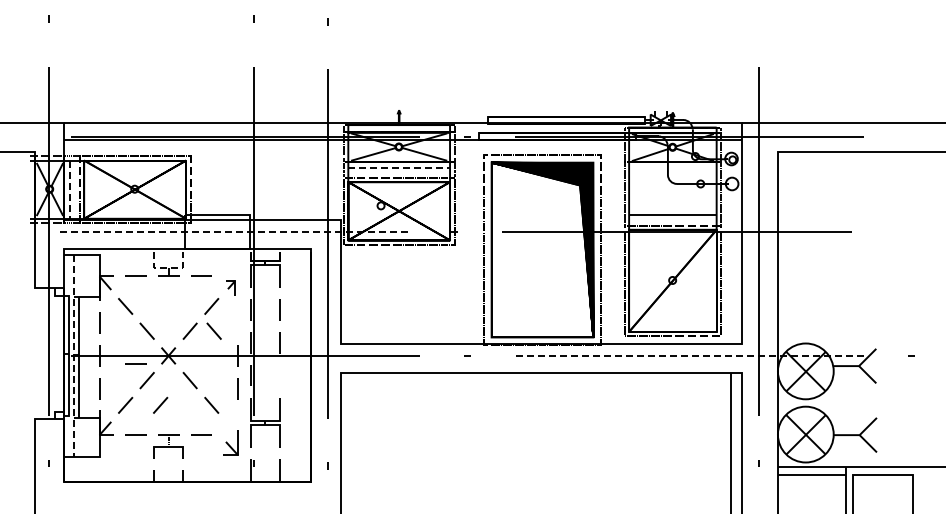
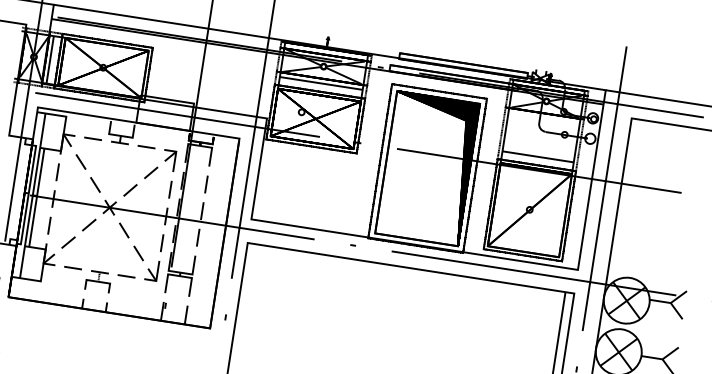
line: (399, 167) -> (321, 83), dashed -> solid
line: (69, 190) -> (49, 60), dashed -> solid
line: (232, 232) -> (177, 115), dashed -> solid
line: (169, 267) -> (121, 135), dashed -> solid
part: (230, 287) -> (168, 159), size x1.67
line: (237, 322) -> (170, 189), added
line: (213, 330) -> (149, 192), removed
line: (689, 355) -> (534, 273), dashed -> solid
line: (74, 356) -> (33, 196), dashed -> solid
line: (135, 363) -> (81, 209), removed
line: (279, 375) -> (197, 237), added
line: (160, 404) -> (97, 246), removed
part: (230, 442) -> (151, 269), moved

